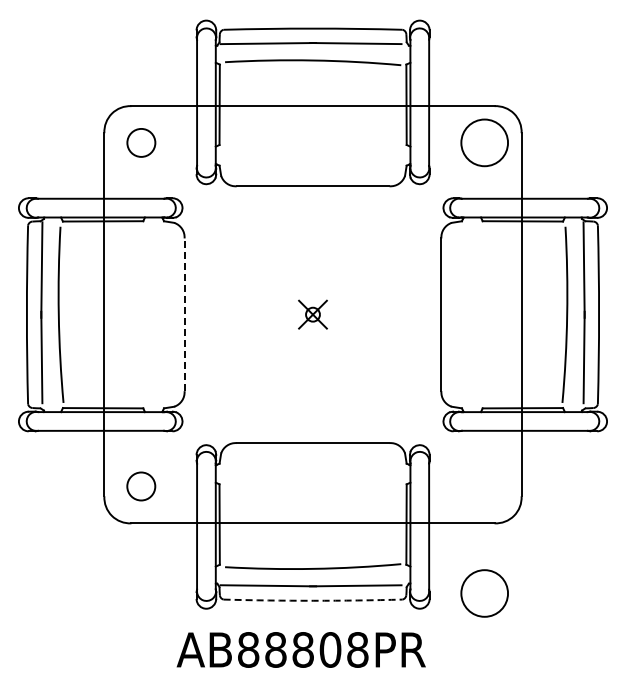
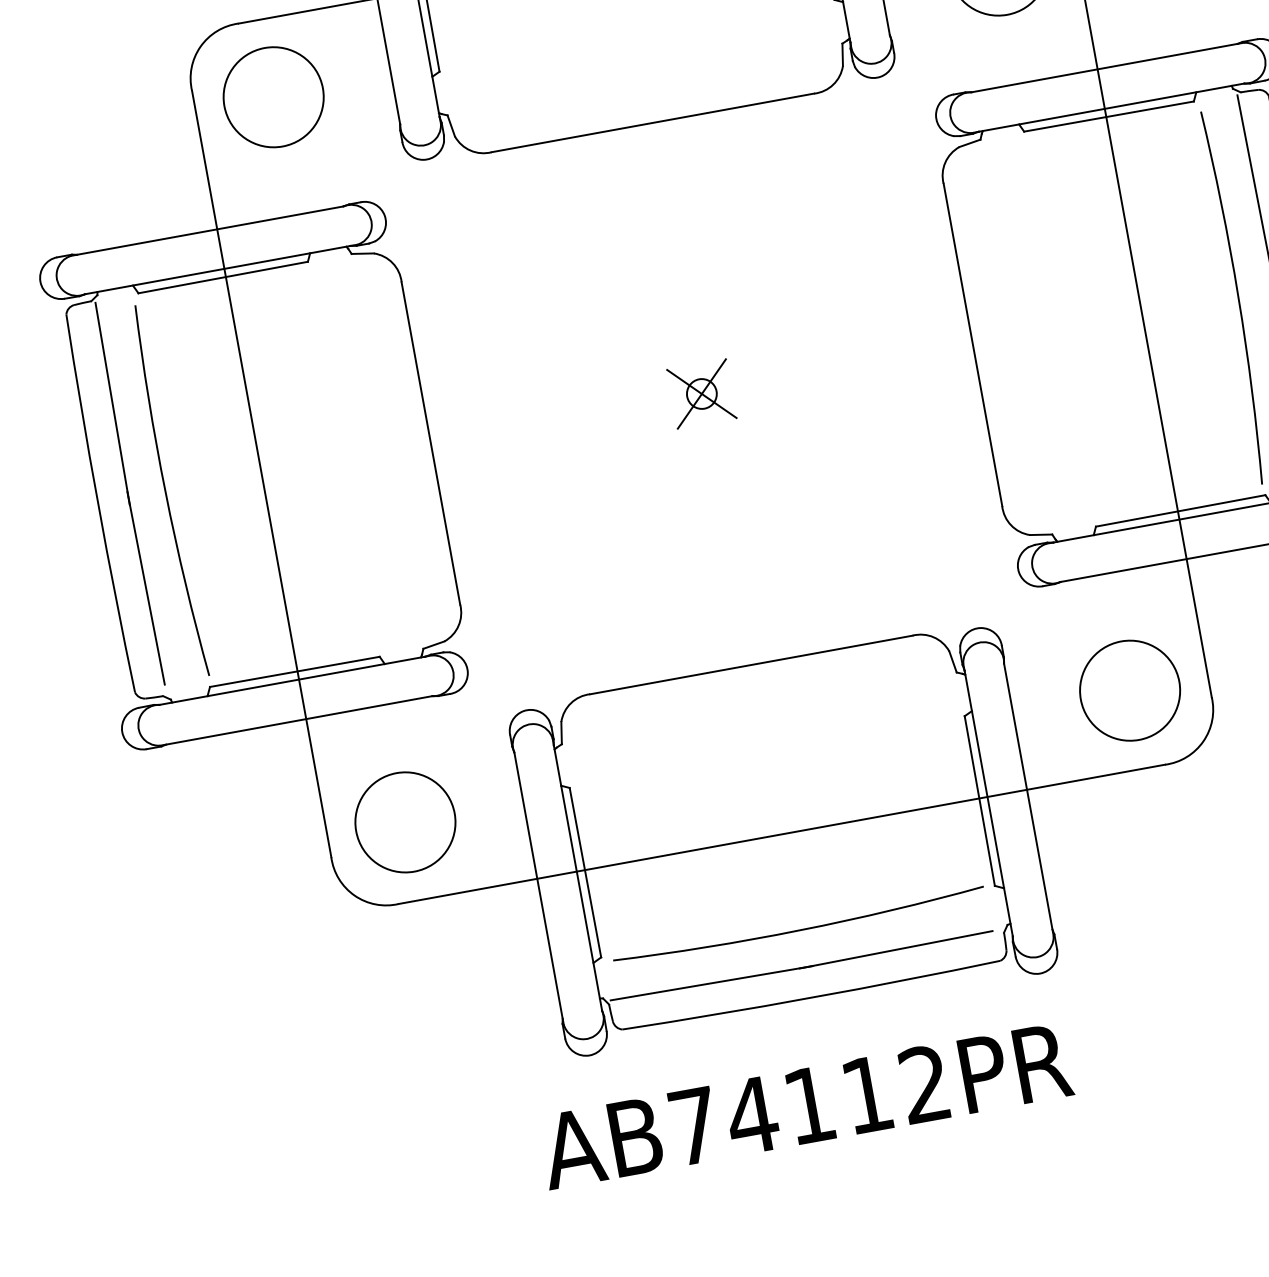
circle: (141, 142) -> (273, 96), size x1.67
line: (184, 314) -> (430, 442), dashed -> solid
circle: (140, 486) -> (403, 822), size x1.67
circle: (484, 593) -> (1129, 690), moved
arc: (313, 600) -> (812, 996), dashed -> solid
text: (303, 649) -> (810, 1104), AB88808PR -> AB74112PR

